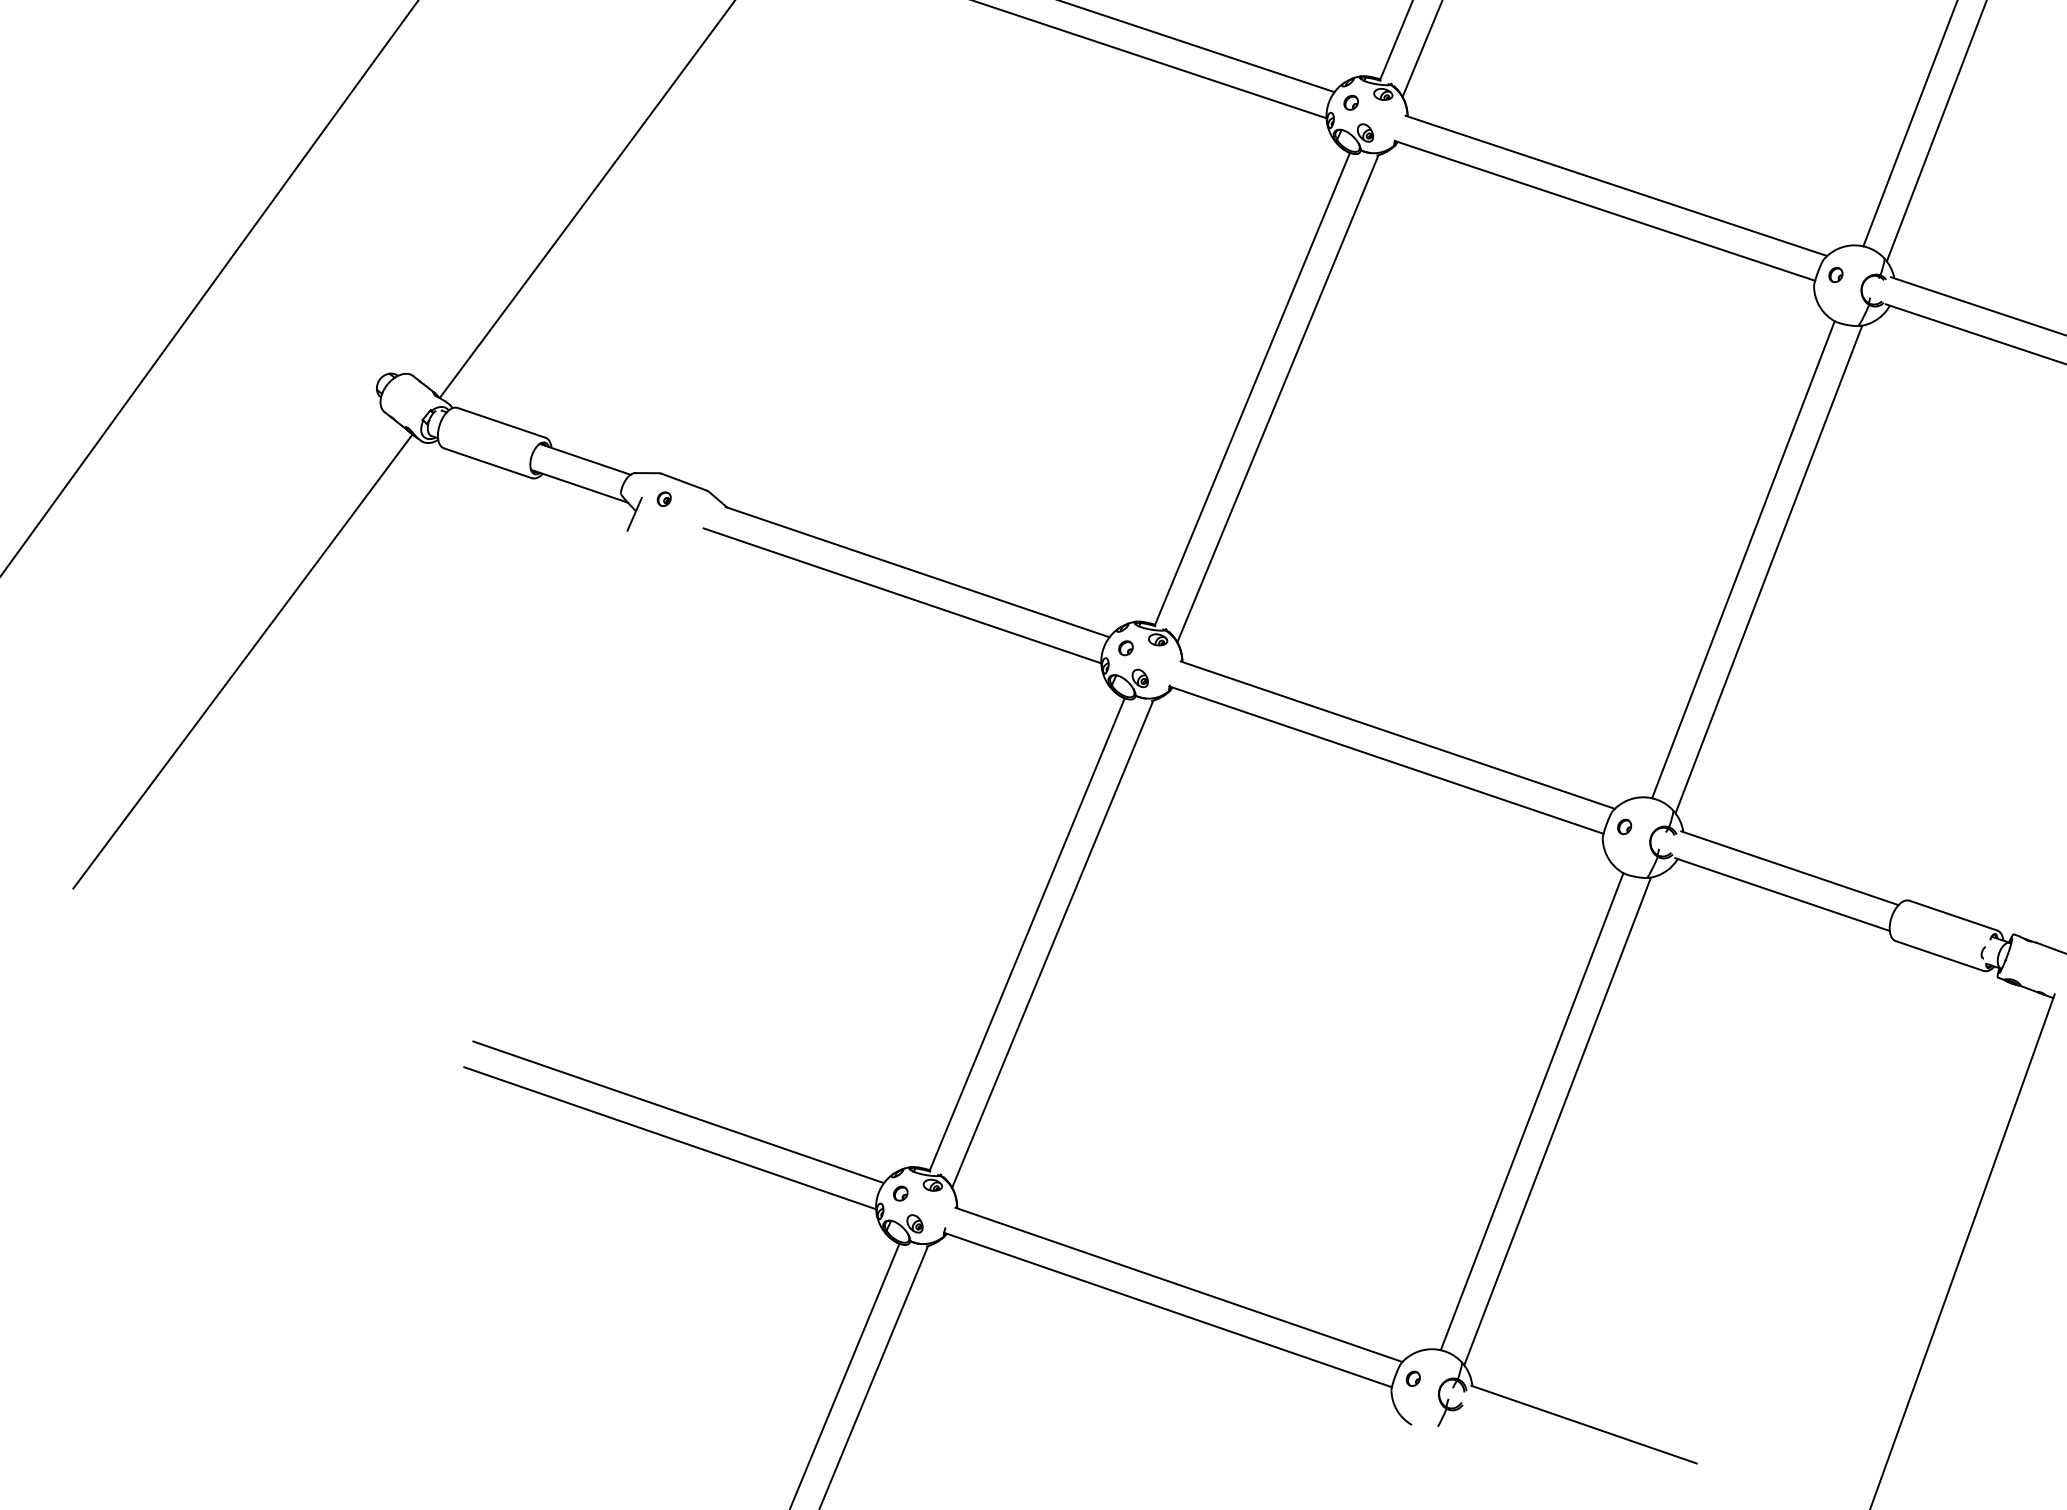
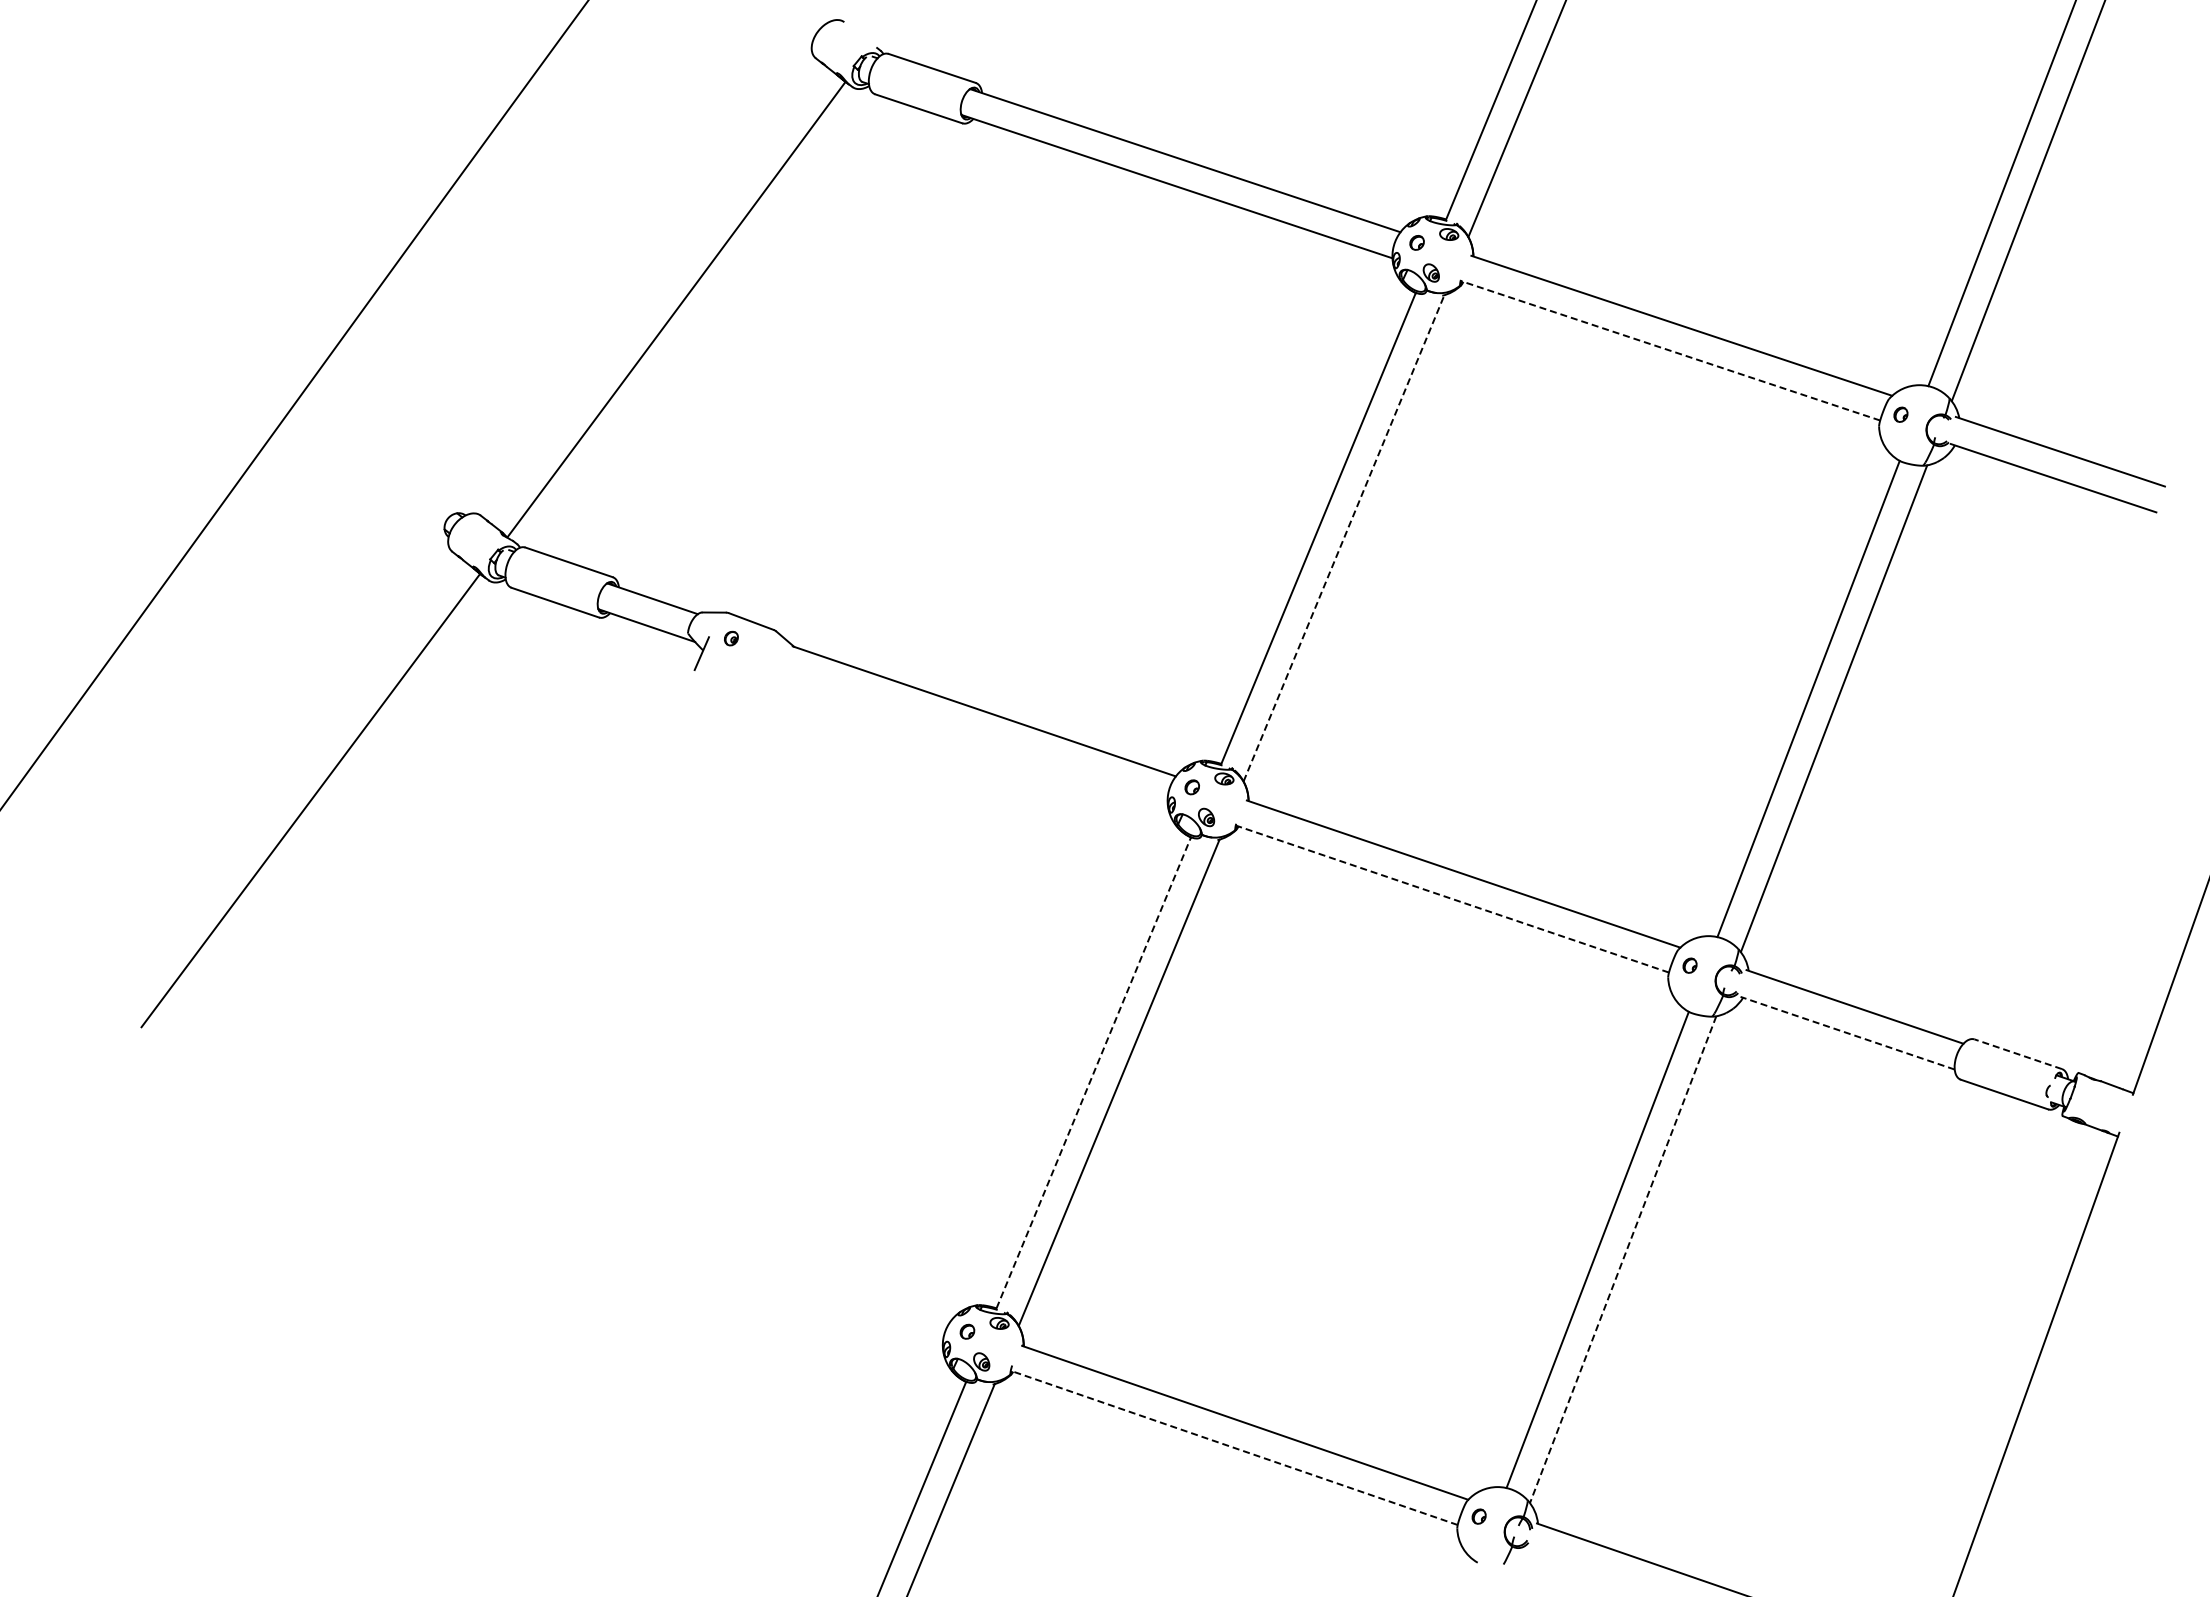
line: (1604, 210) -> (1669, 350), solid -> dashed
line: (1278, 397) -> (1344, 537), solid -> dashed
line: (901, 595) -> (968, 734), removed
line: (1386, 760) -> (1452, 899), solid -> dashed
line: (1782, 894) -> (1847, 1033), solid -> dashed
line: (1952, 915) -> (2017, 1054), solid -> dashed
line: (1027, 933) -> (1093, 1072), solid -> dashed
line: (678, 1112) -> (745, 1250), removed
line: (1557, 1121) -> (1623, 1259), solid -> dashed
line: (669, 1138) -> (736, 1276), removed
line: (1167, 1309) -> (1233, 1447), solid -> dashed

